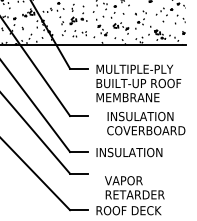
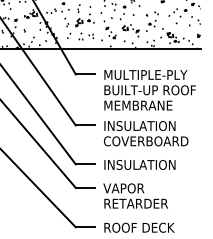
text: (145, 123) -> (145, 133), moved
text: (134, 187) -> (135, 195), moved

